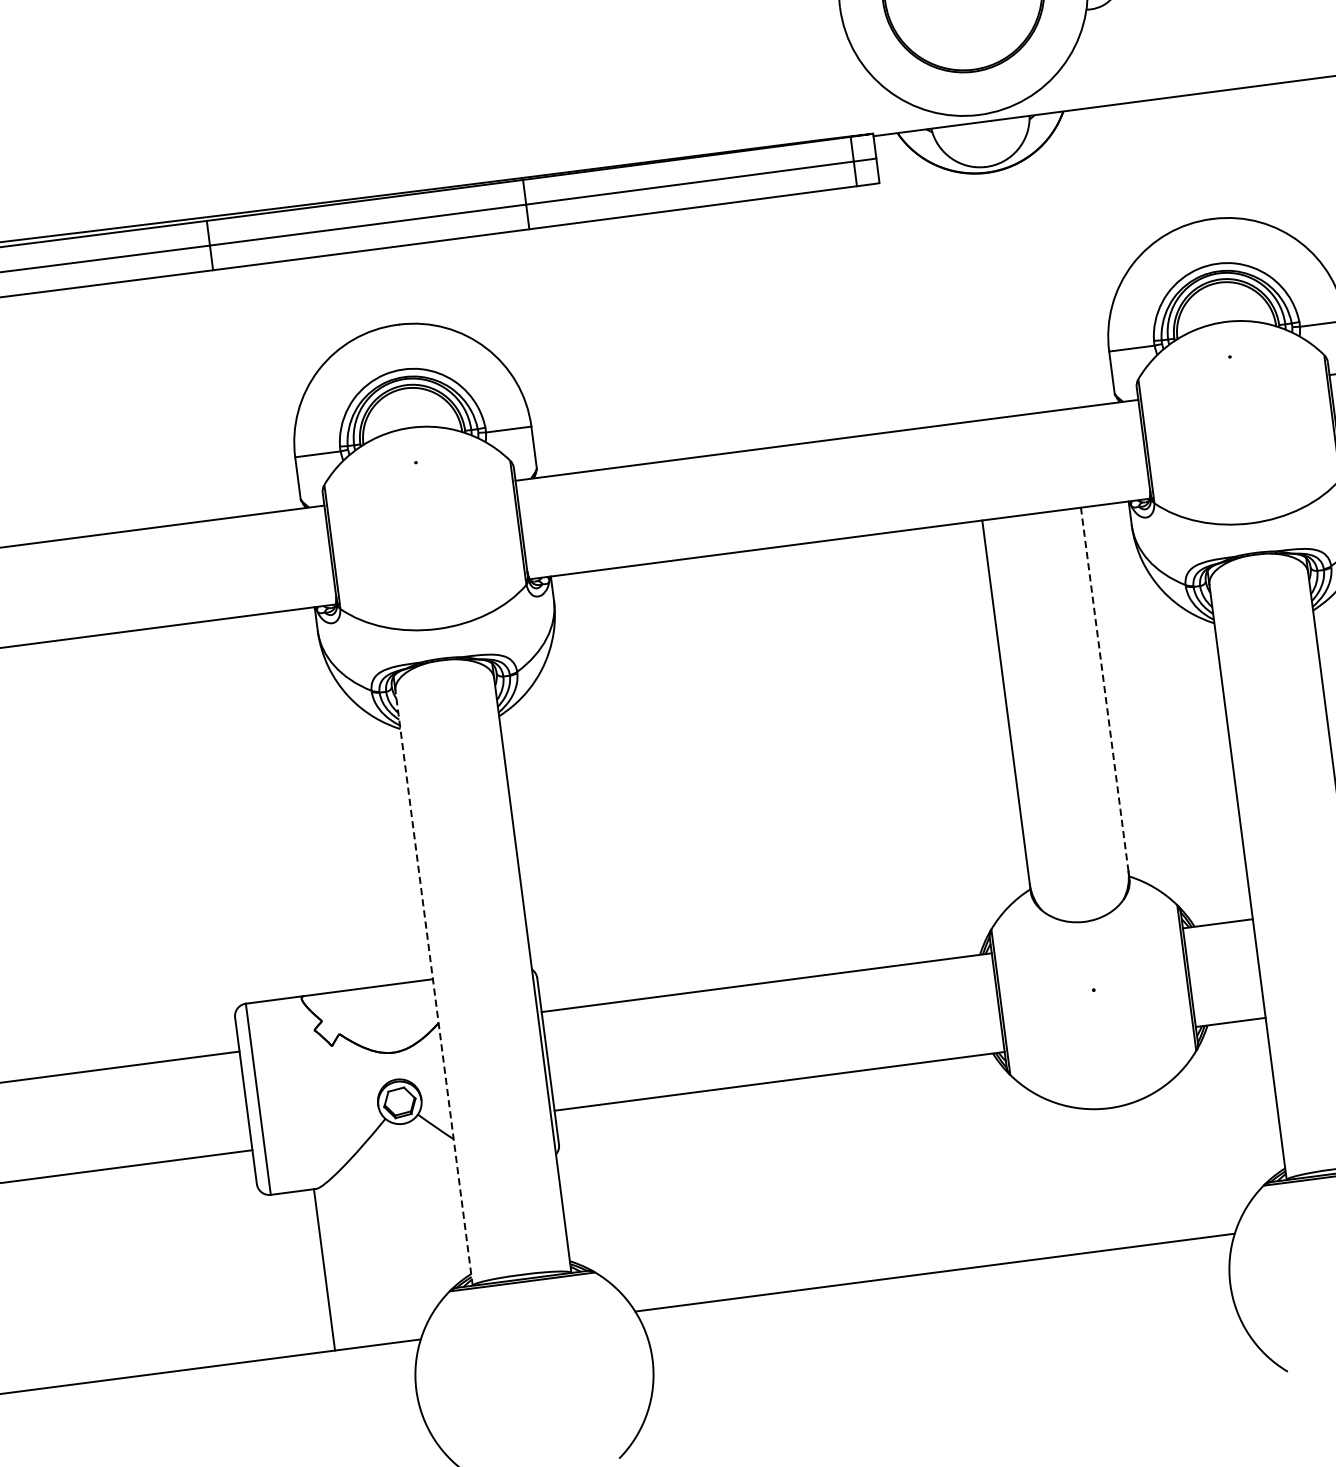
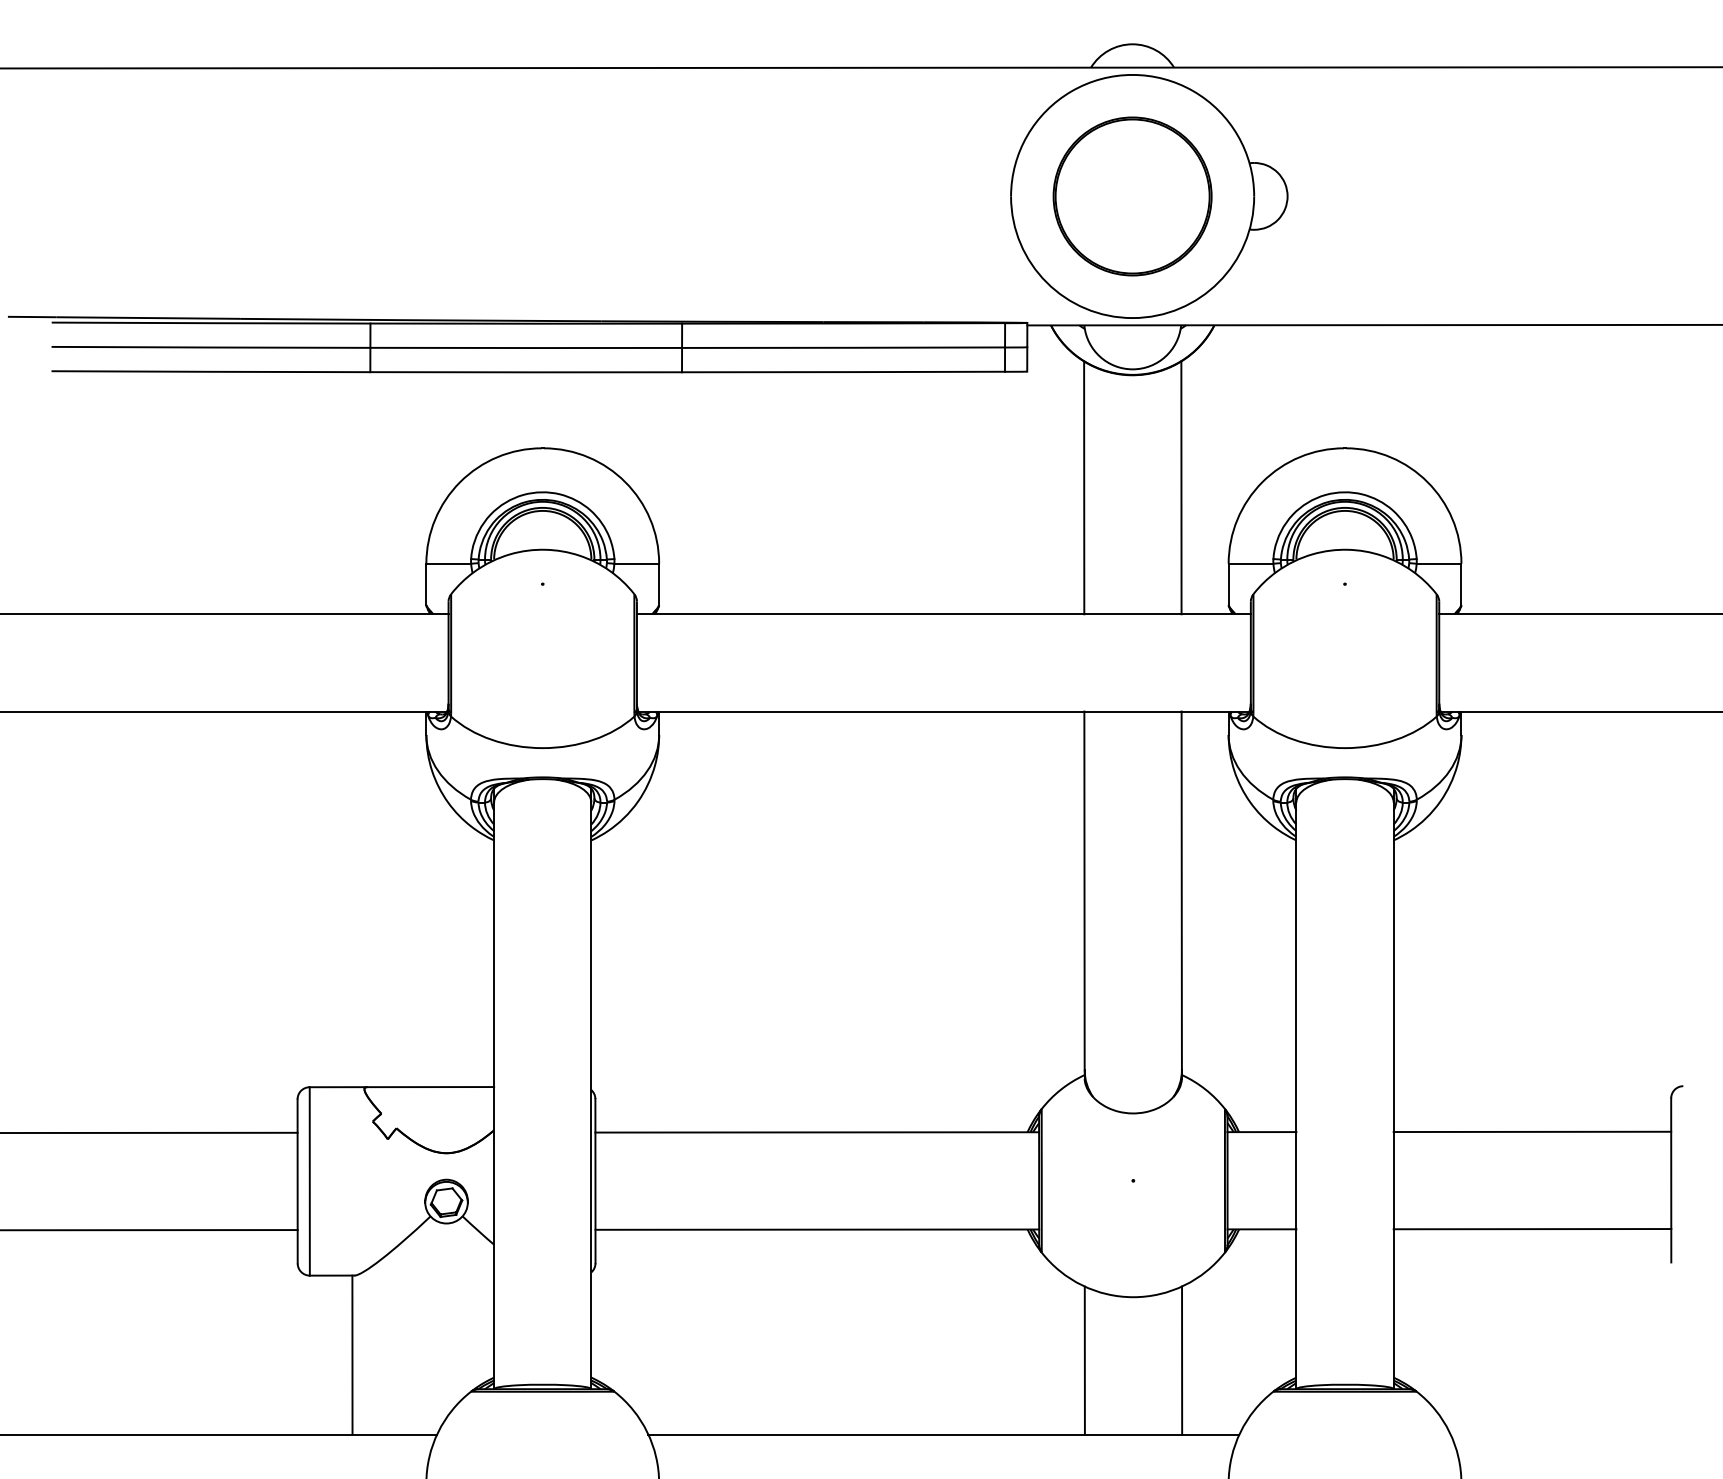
line: (1051, 280) -> (1181, 487), added
line: (952, 293) -> (1084, 487), added
line: (1104, 689) -> (1181, 890), dashed -> solid
line: (434, 987) -> (494, 1095), dashed -> solid
line: (1167, 1165) -> (1182, 1360), added
line: (1067, 1178) -> (1084, 1360), added

